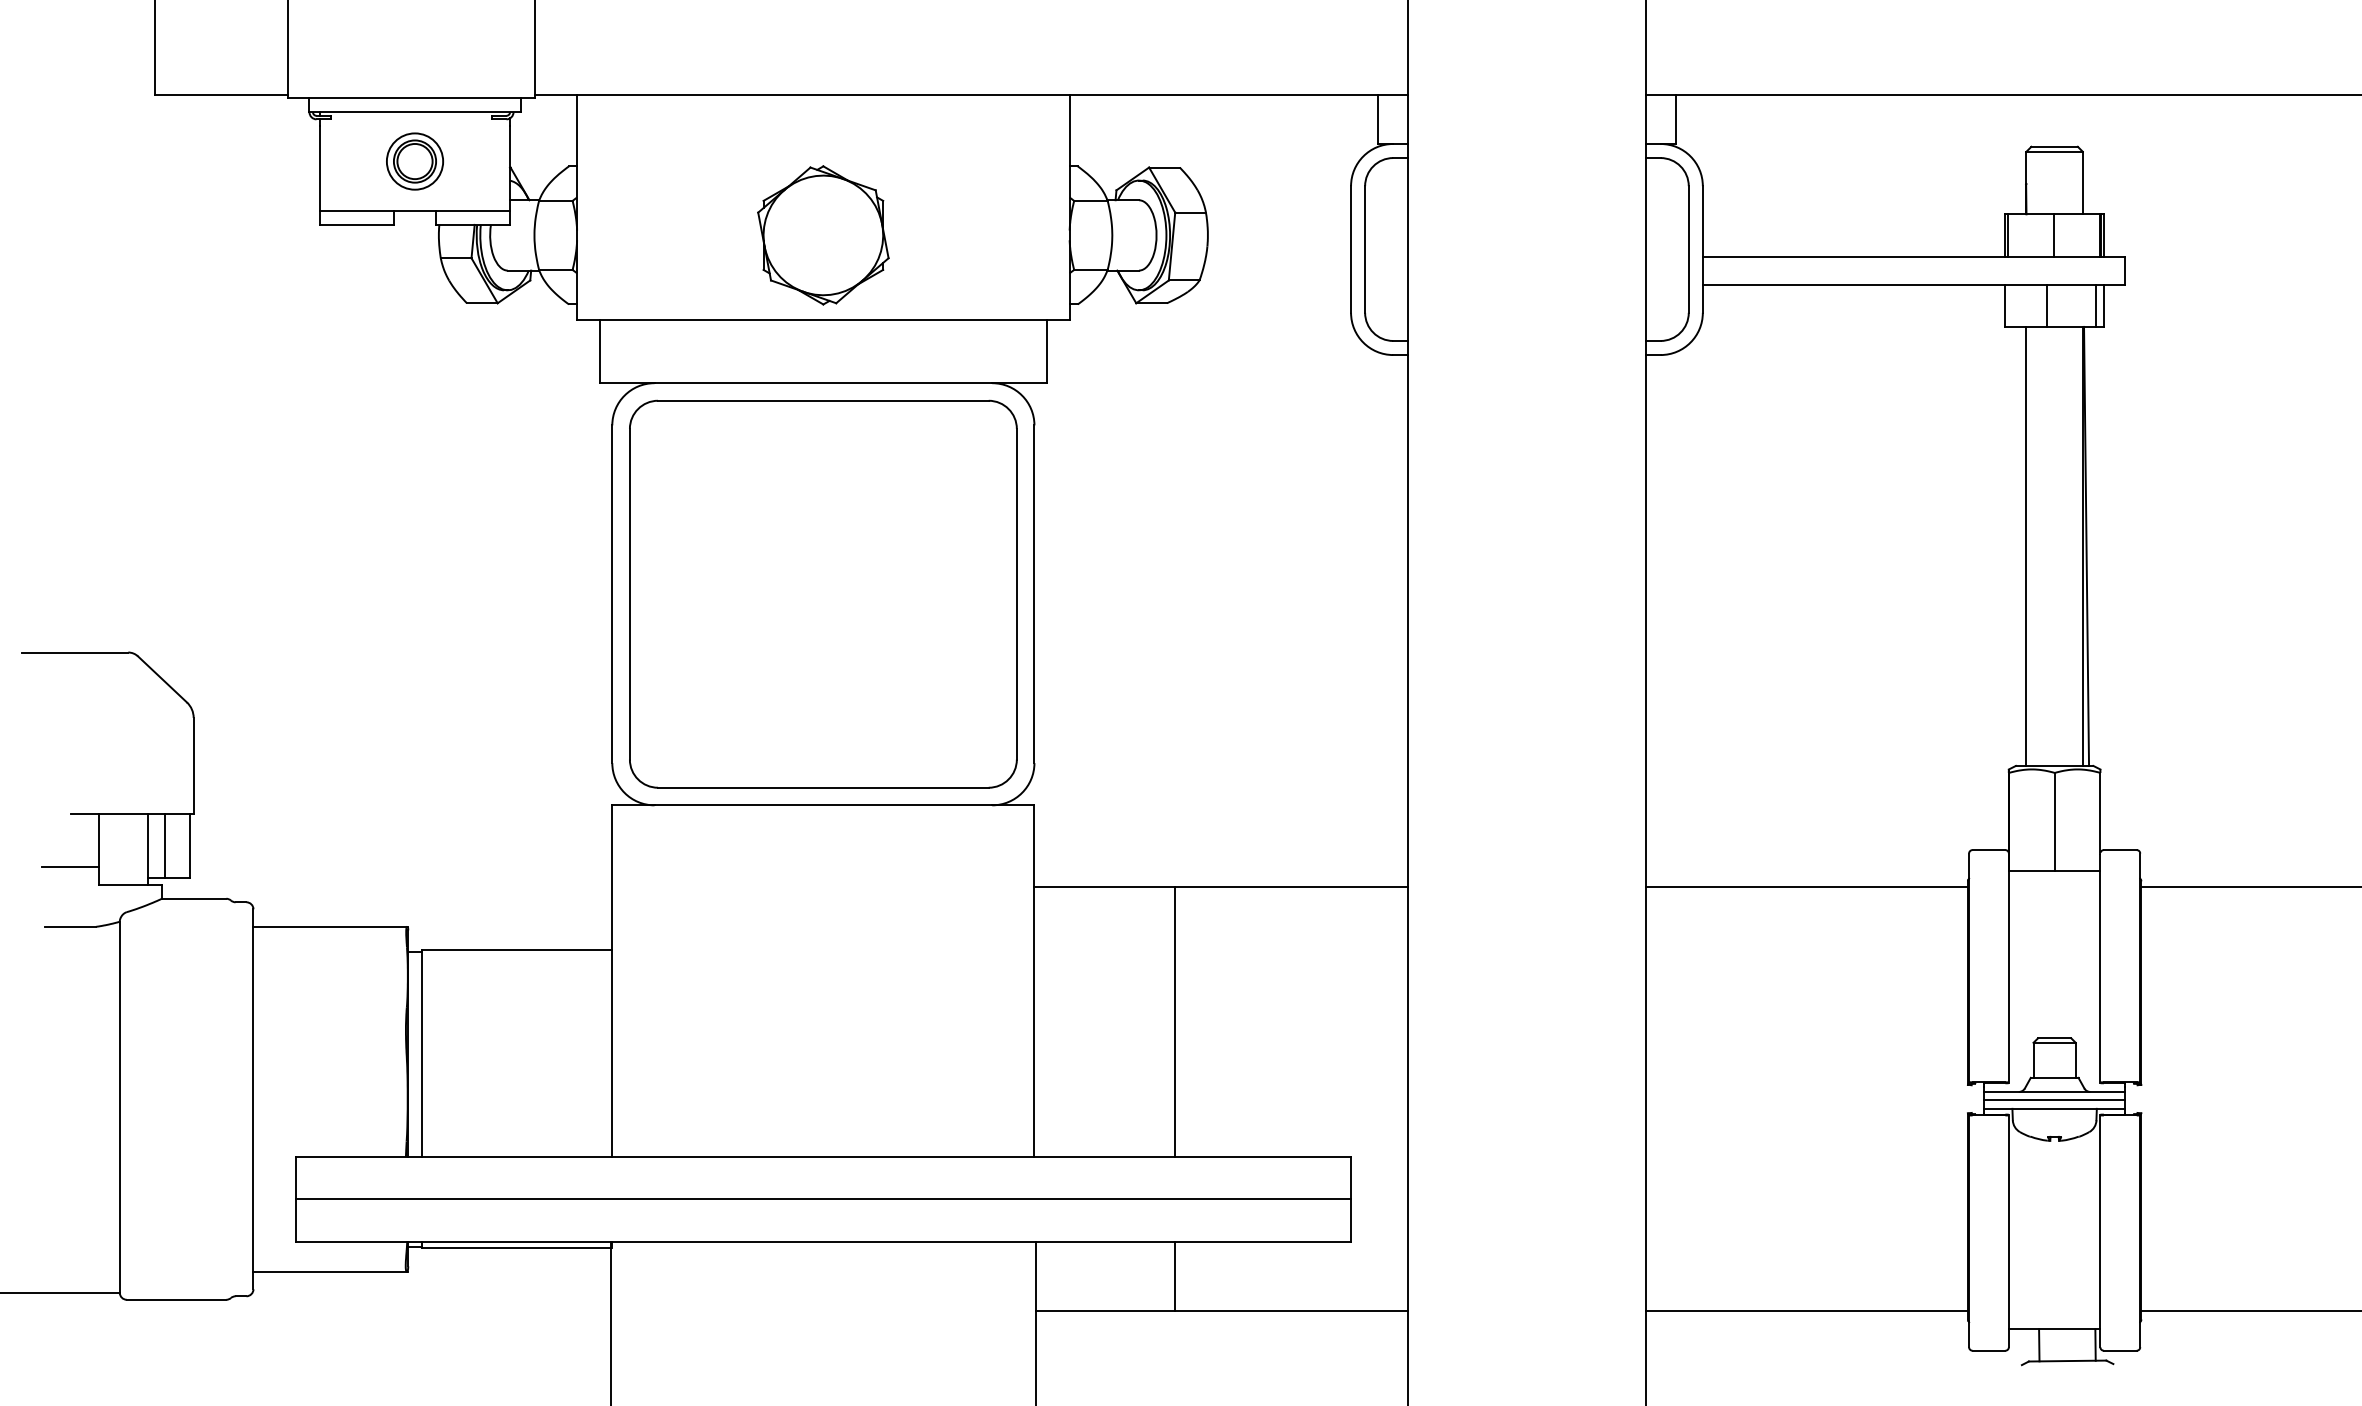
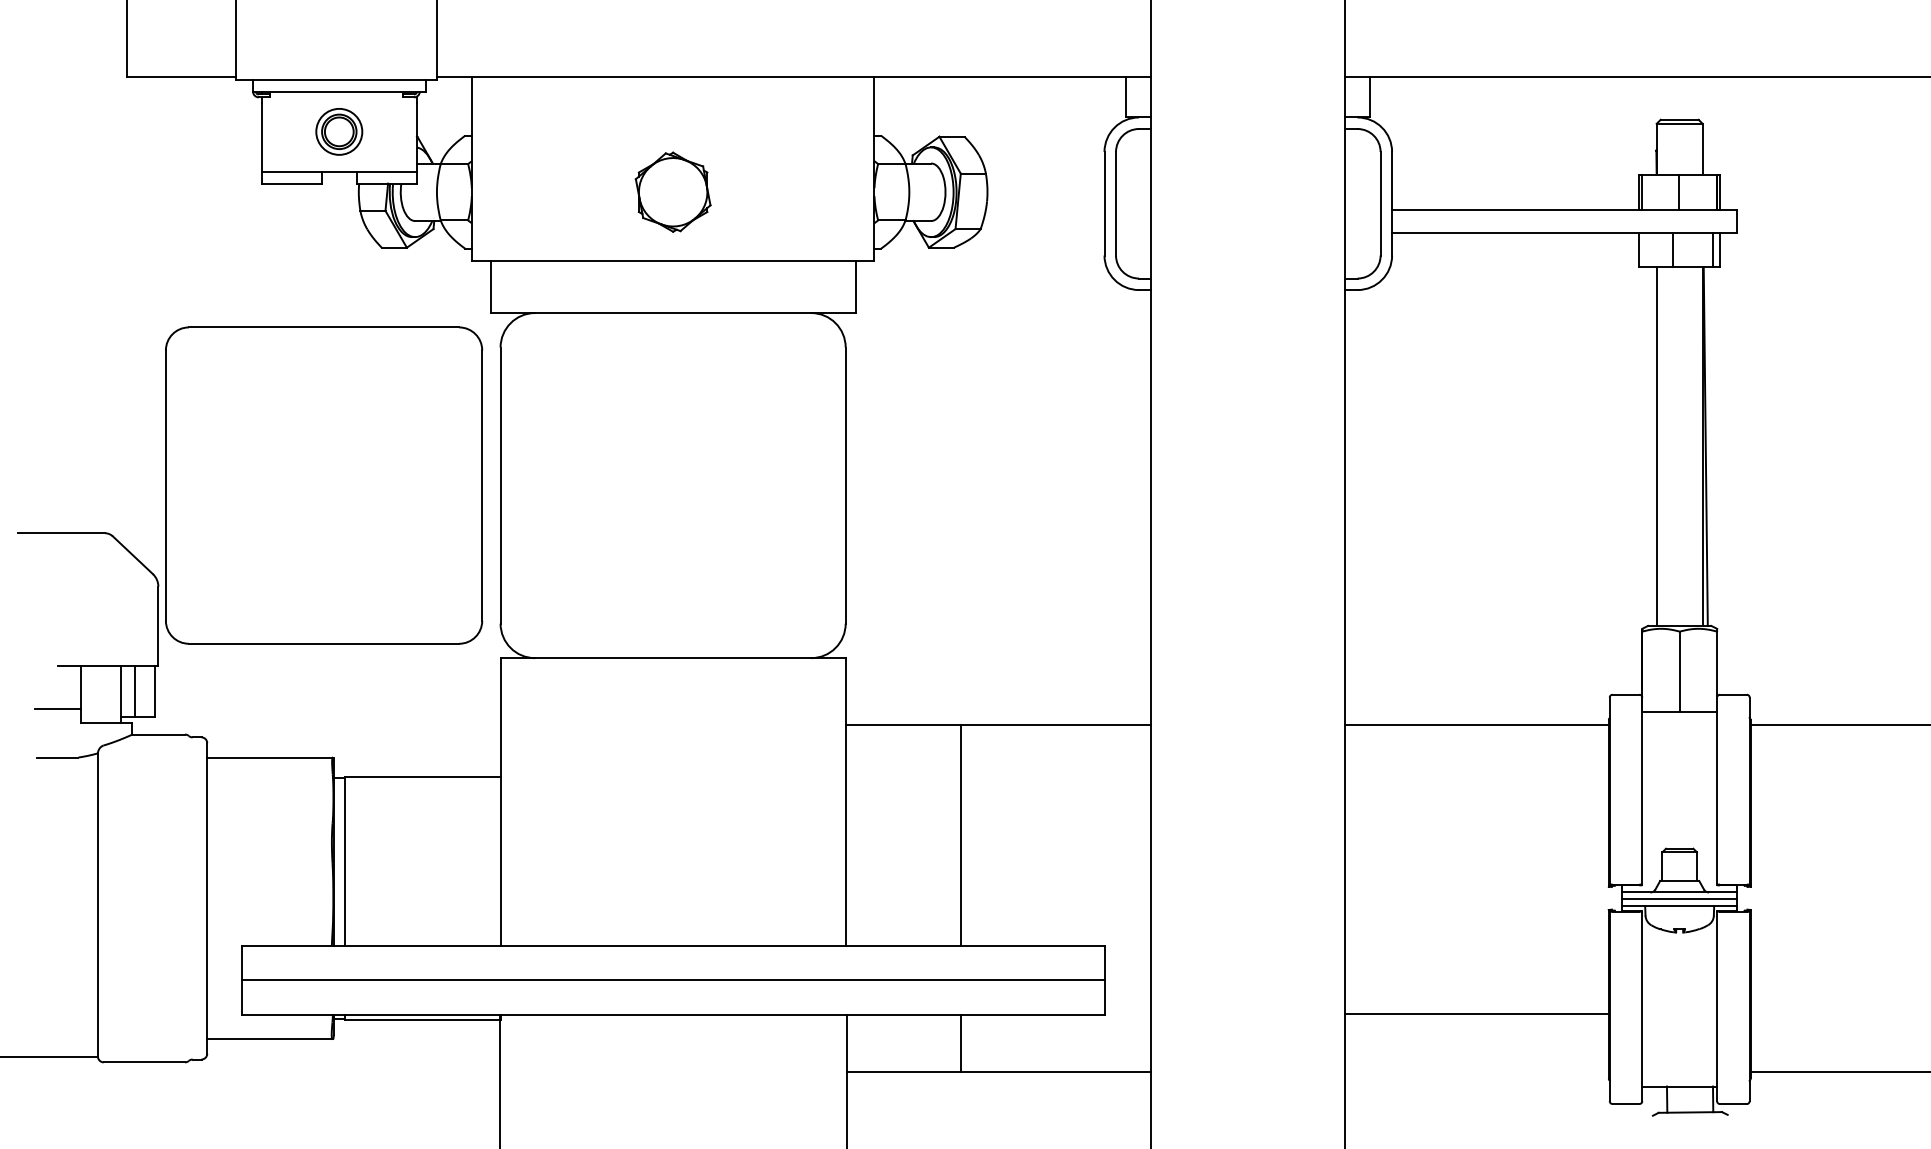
part: (823, 235) -> (673, 192), size x0.7
part: (823, 593) -> (324, 484), moved
line: (1806, 1311) -> (1476, 1013), moved

